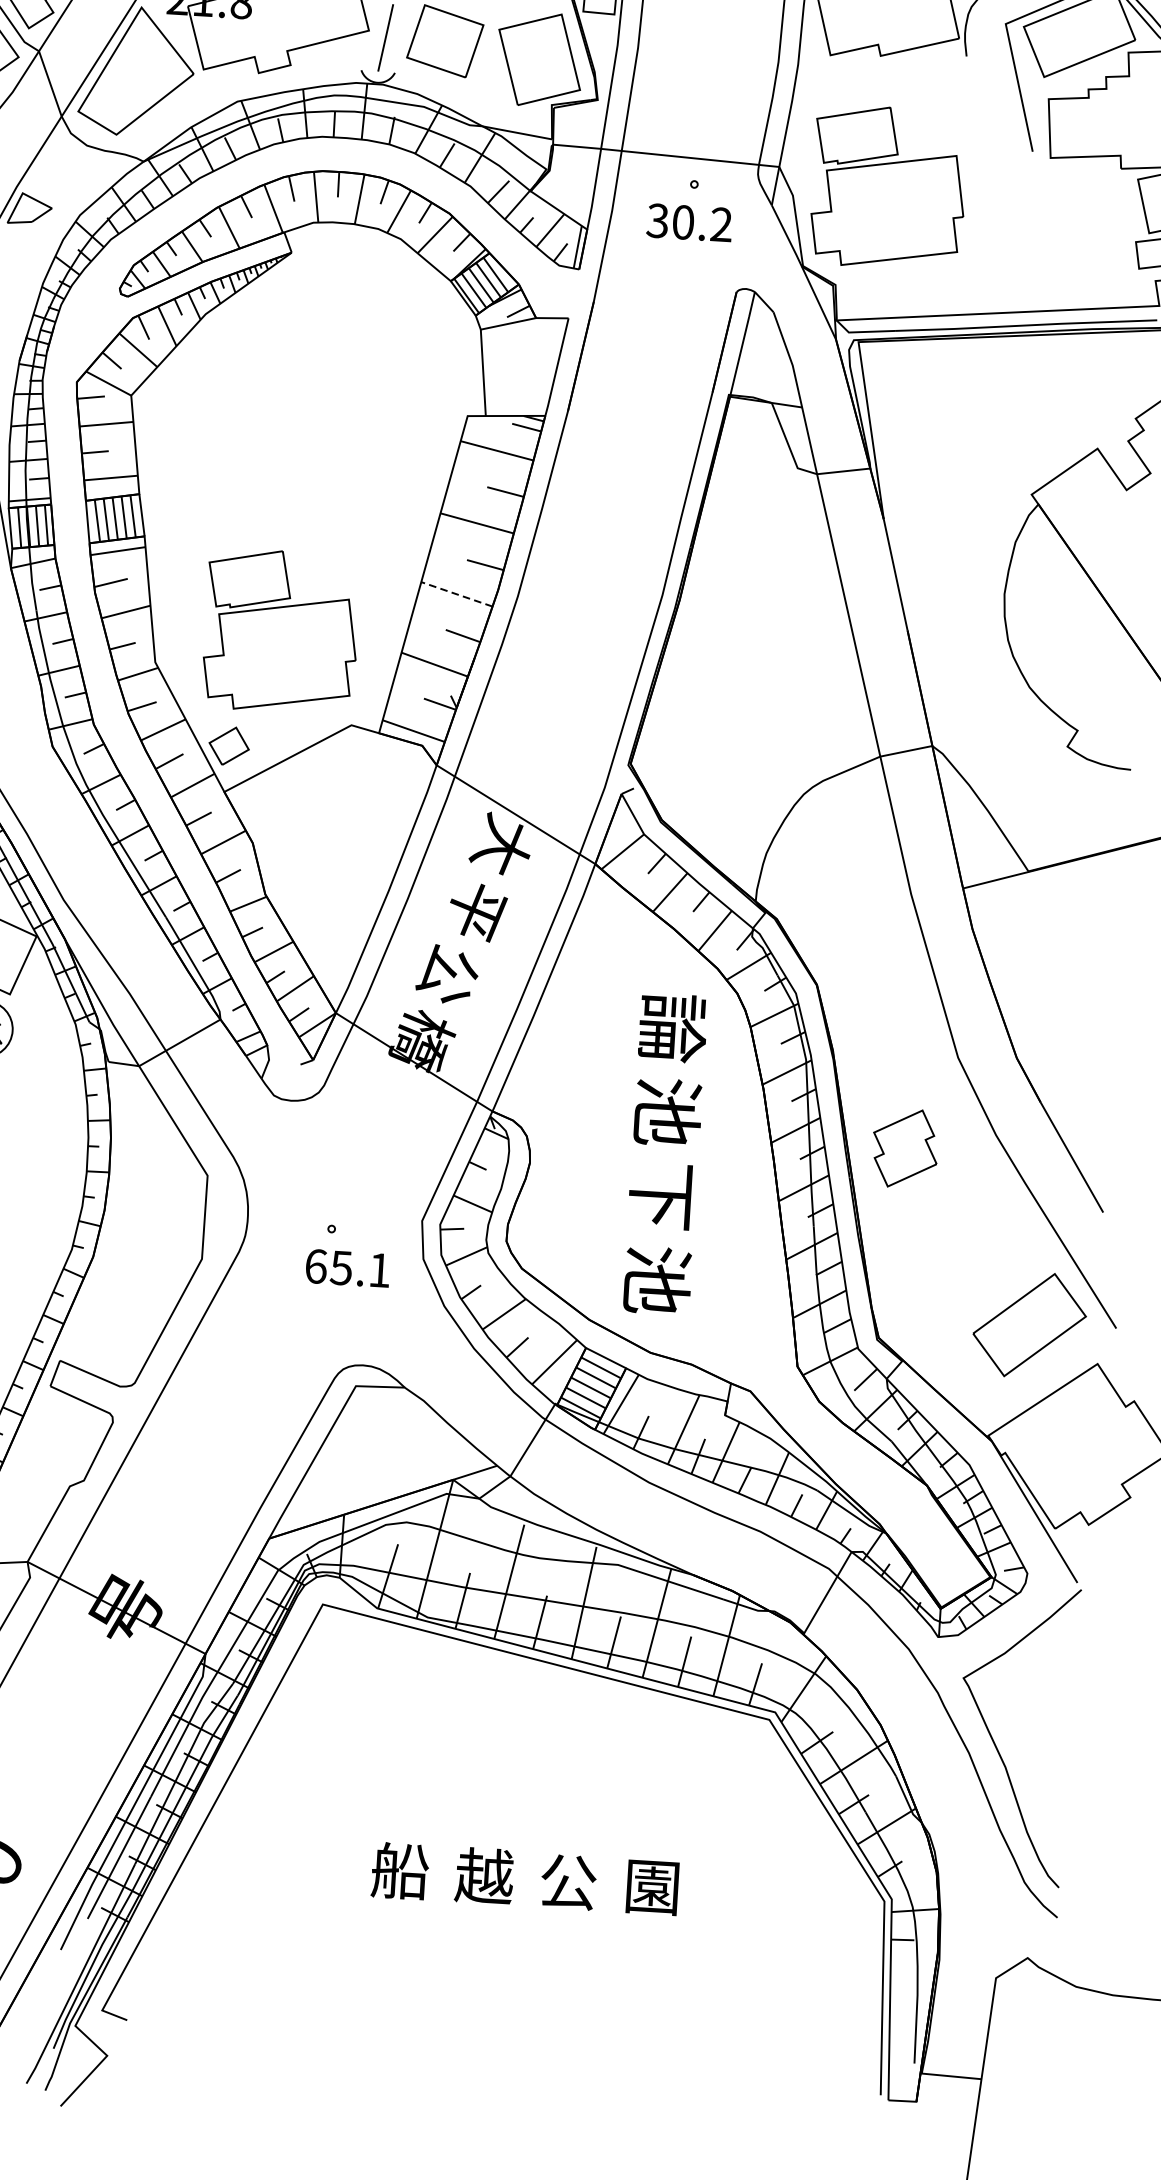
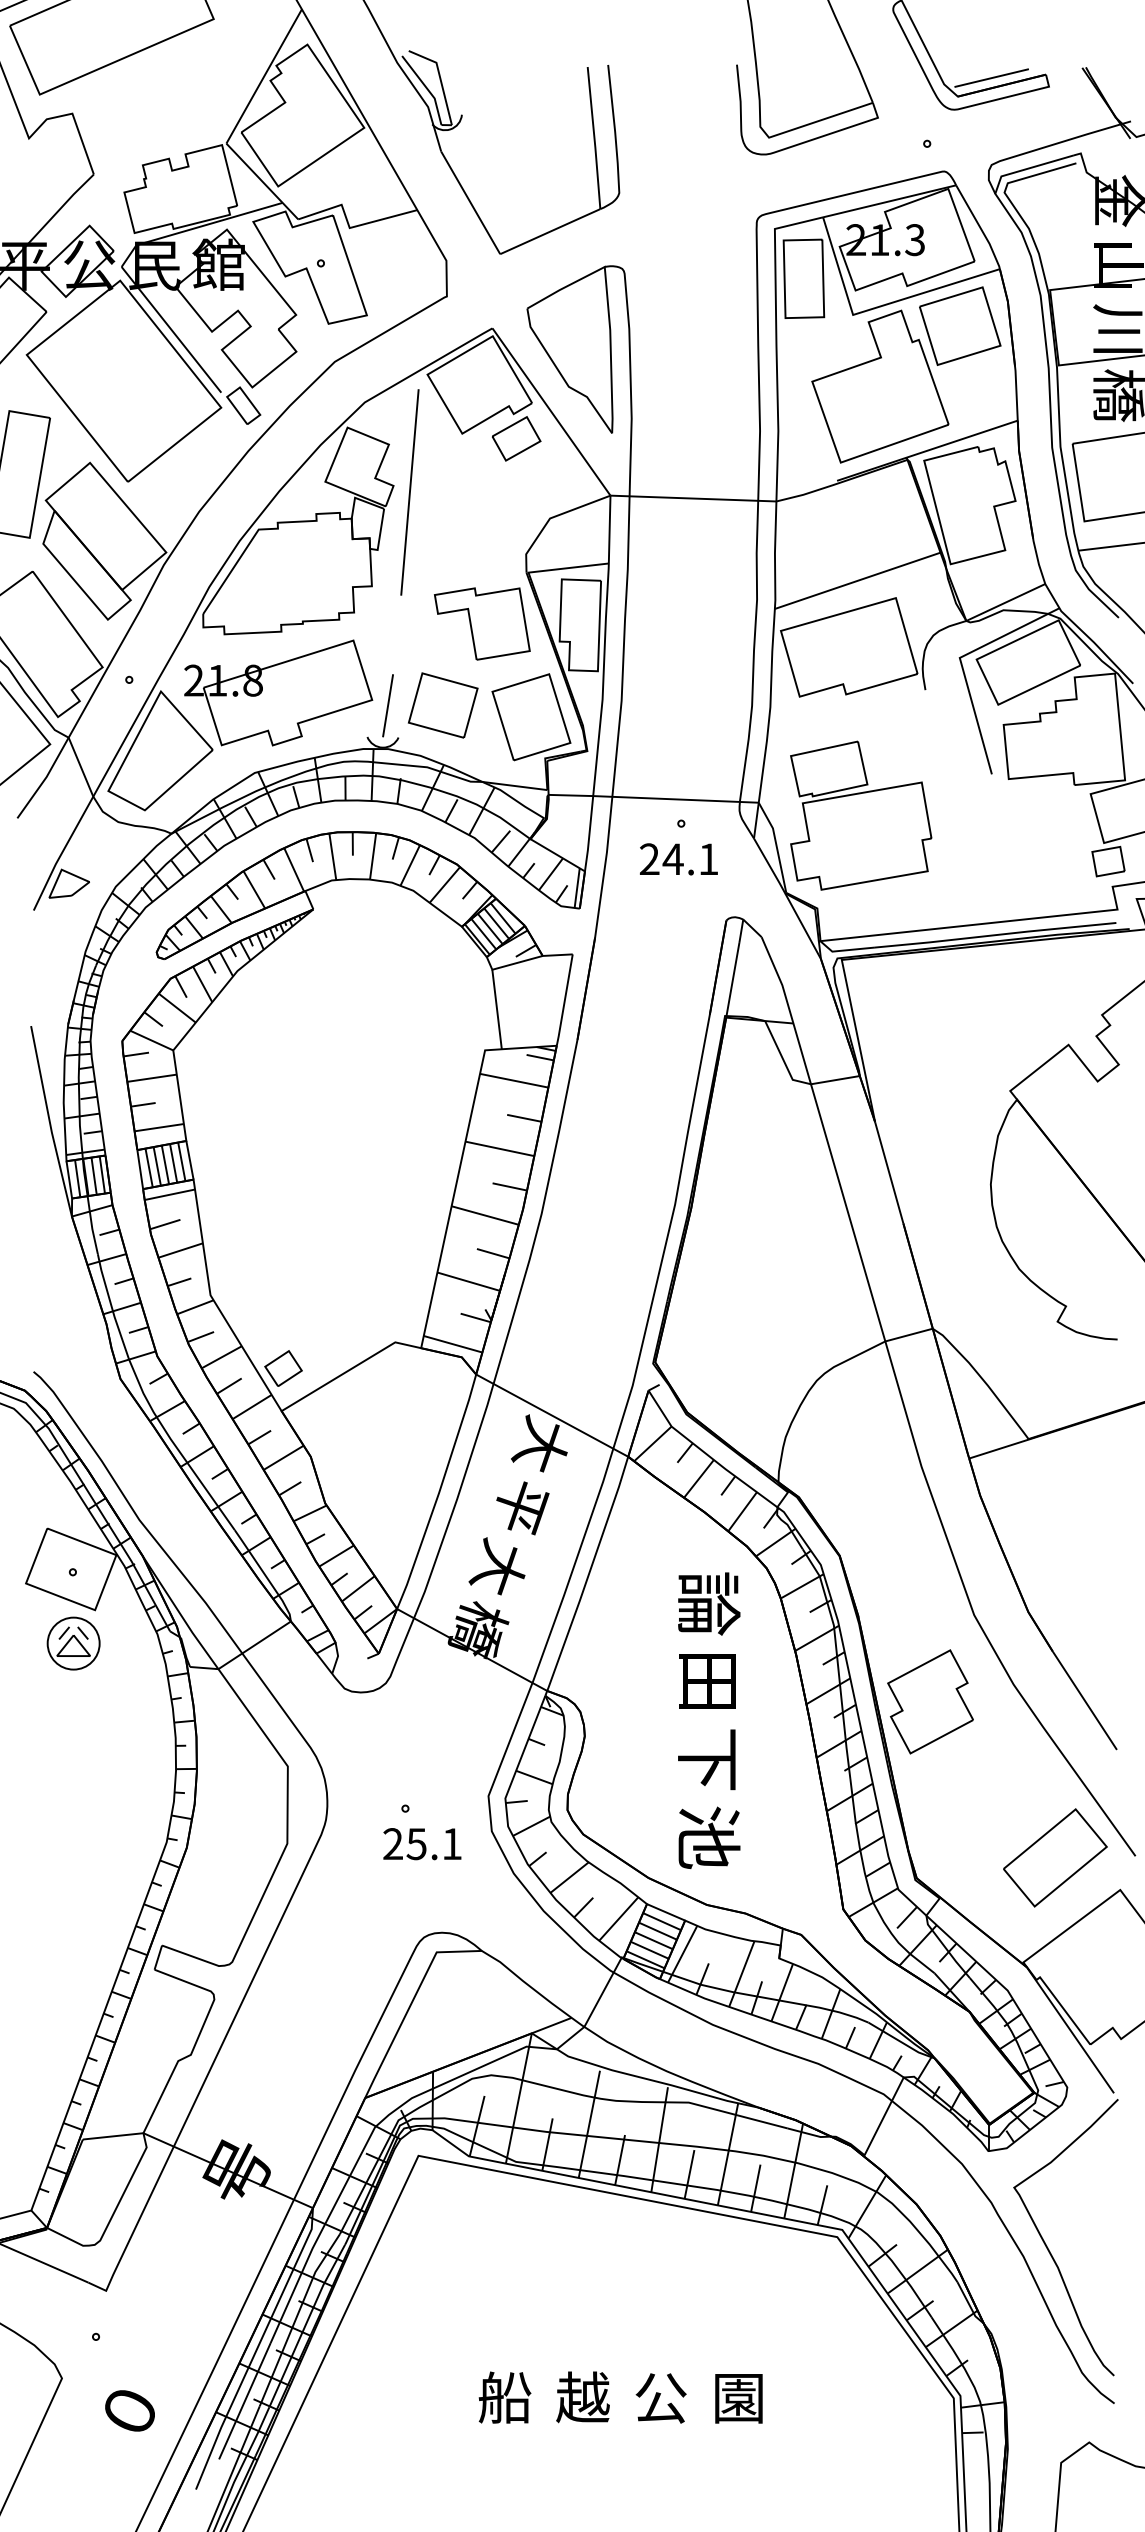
text: (688, 222) -> (678, 859), 30.2 -> 24.1
line: (457, 594) -> (485, 1215), dashed -> solid
part: (281, 631) -> (325, 1259), removed
text: (447, 973) -> (497, 1566), 公 -> 大
text: (668, 1111) -> (709, 1681), 池 -> 田
part: (905, 1148) -> (930, 1701), size x1.43
text: (316, 1266) -> (393, 1844), 65.1 -> 25.1

